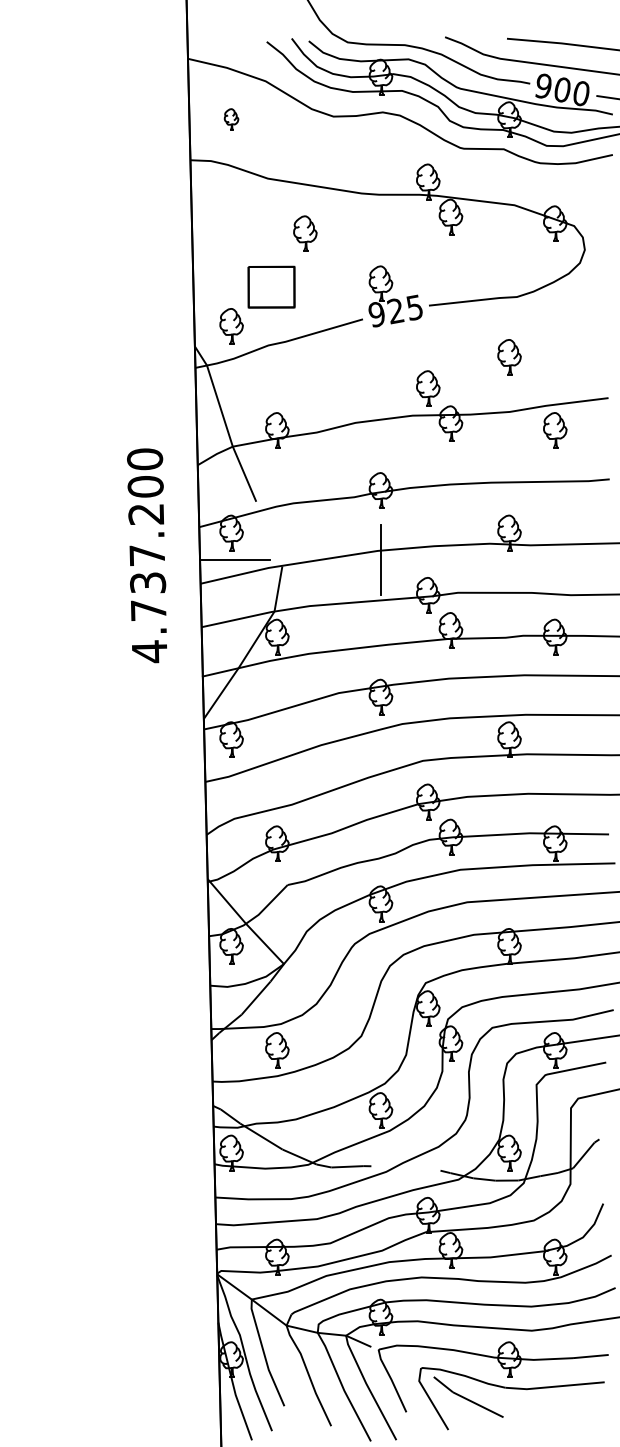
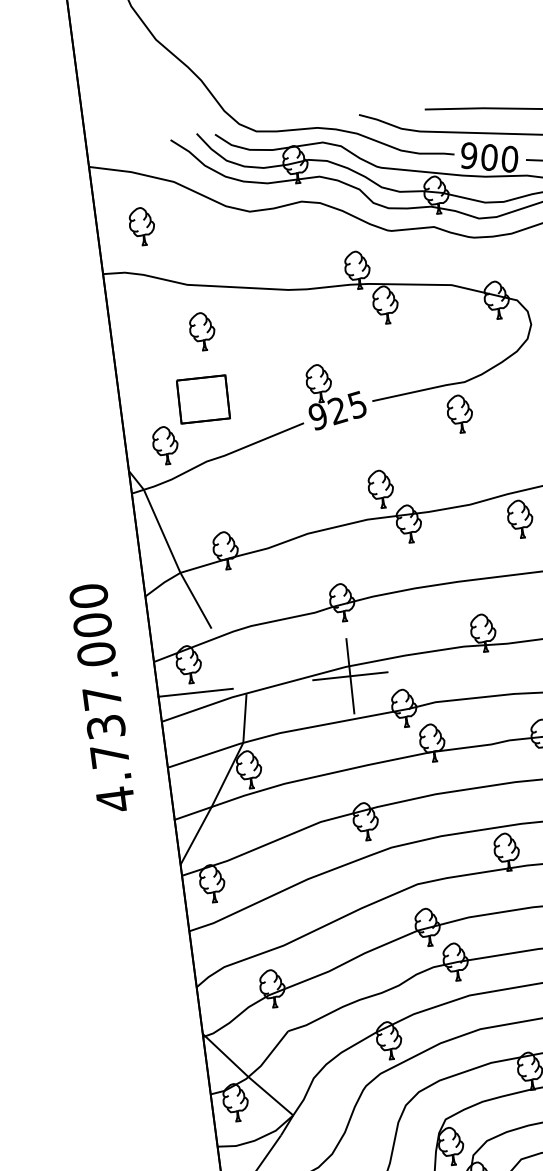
part: (231, 119) -> (141, 226), size x1.67
part: (305, 233) -> (202, 331), moved
part: (509, 357) -> (460, 414), moved
text: (146, 514) -> (96, 654), 4.737.200 -> 4.737.000
line: (381, 560) -> (350, 676), added

